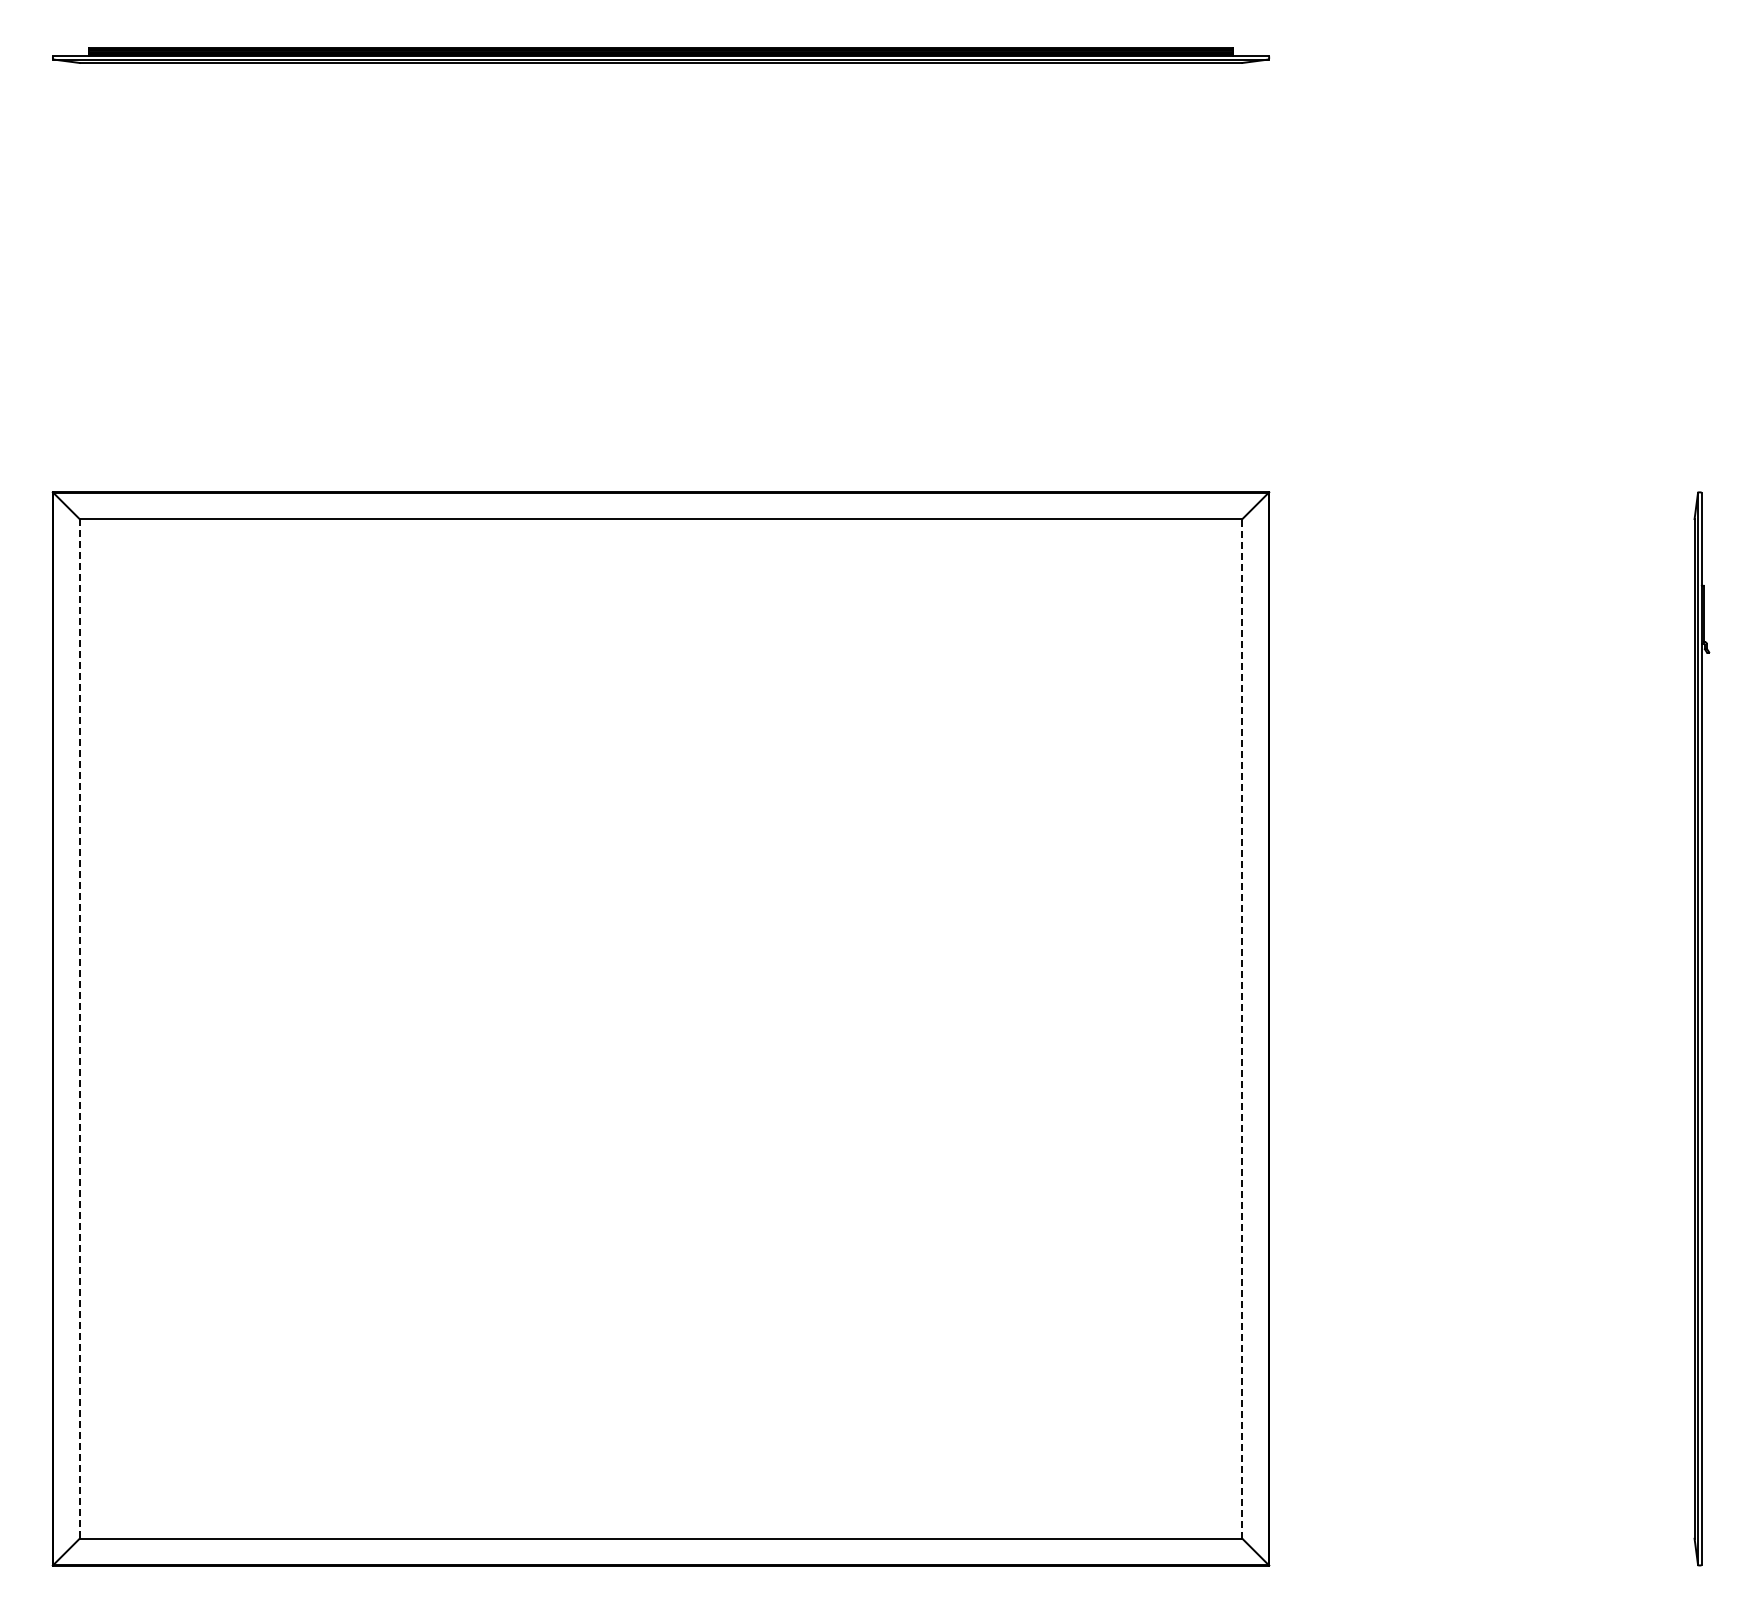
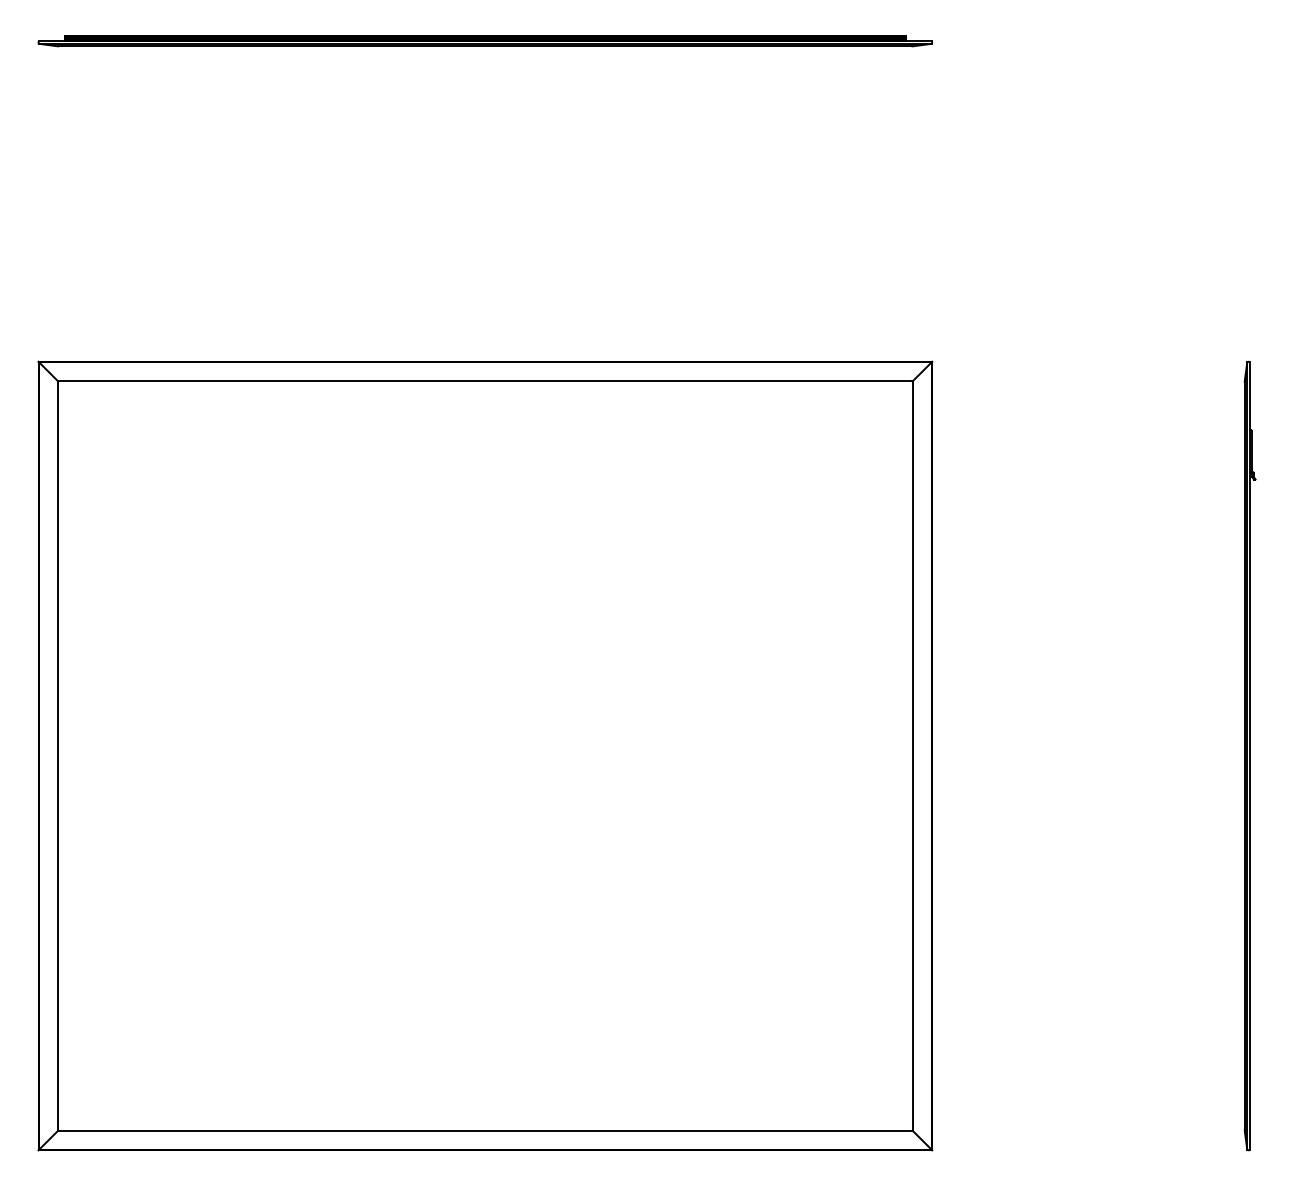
line: (79, 1028) -> (58, 755), dashed -> solid
line: (1242, 1028) -> (912, 755), dashed -> solid

